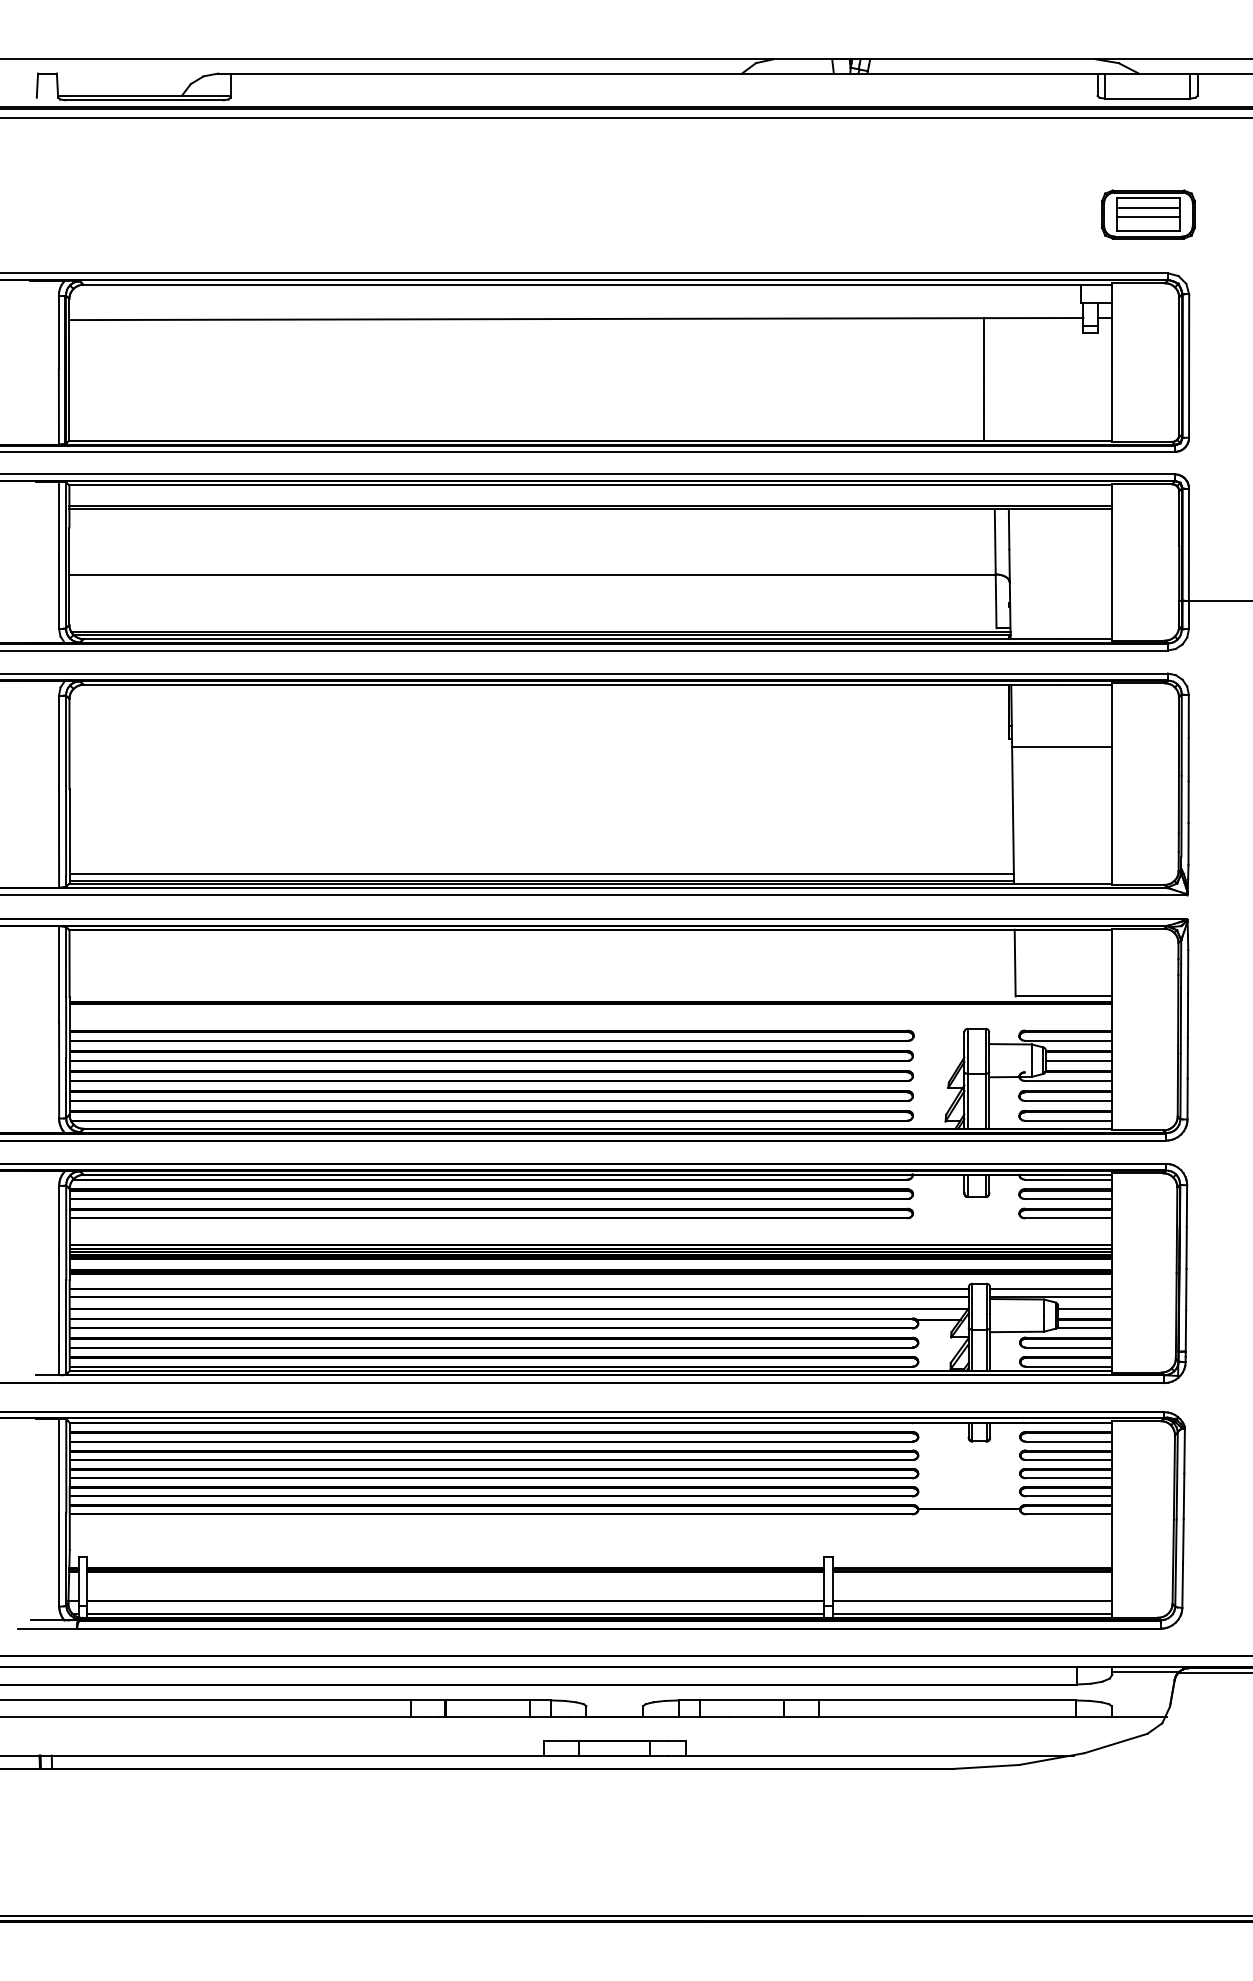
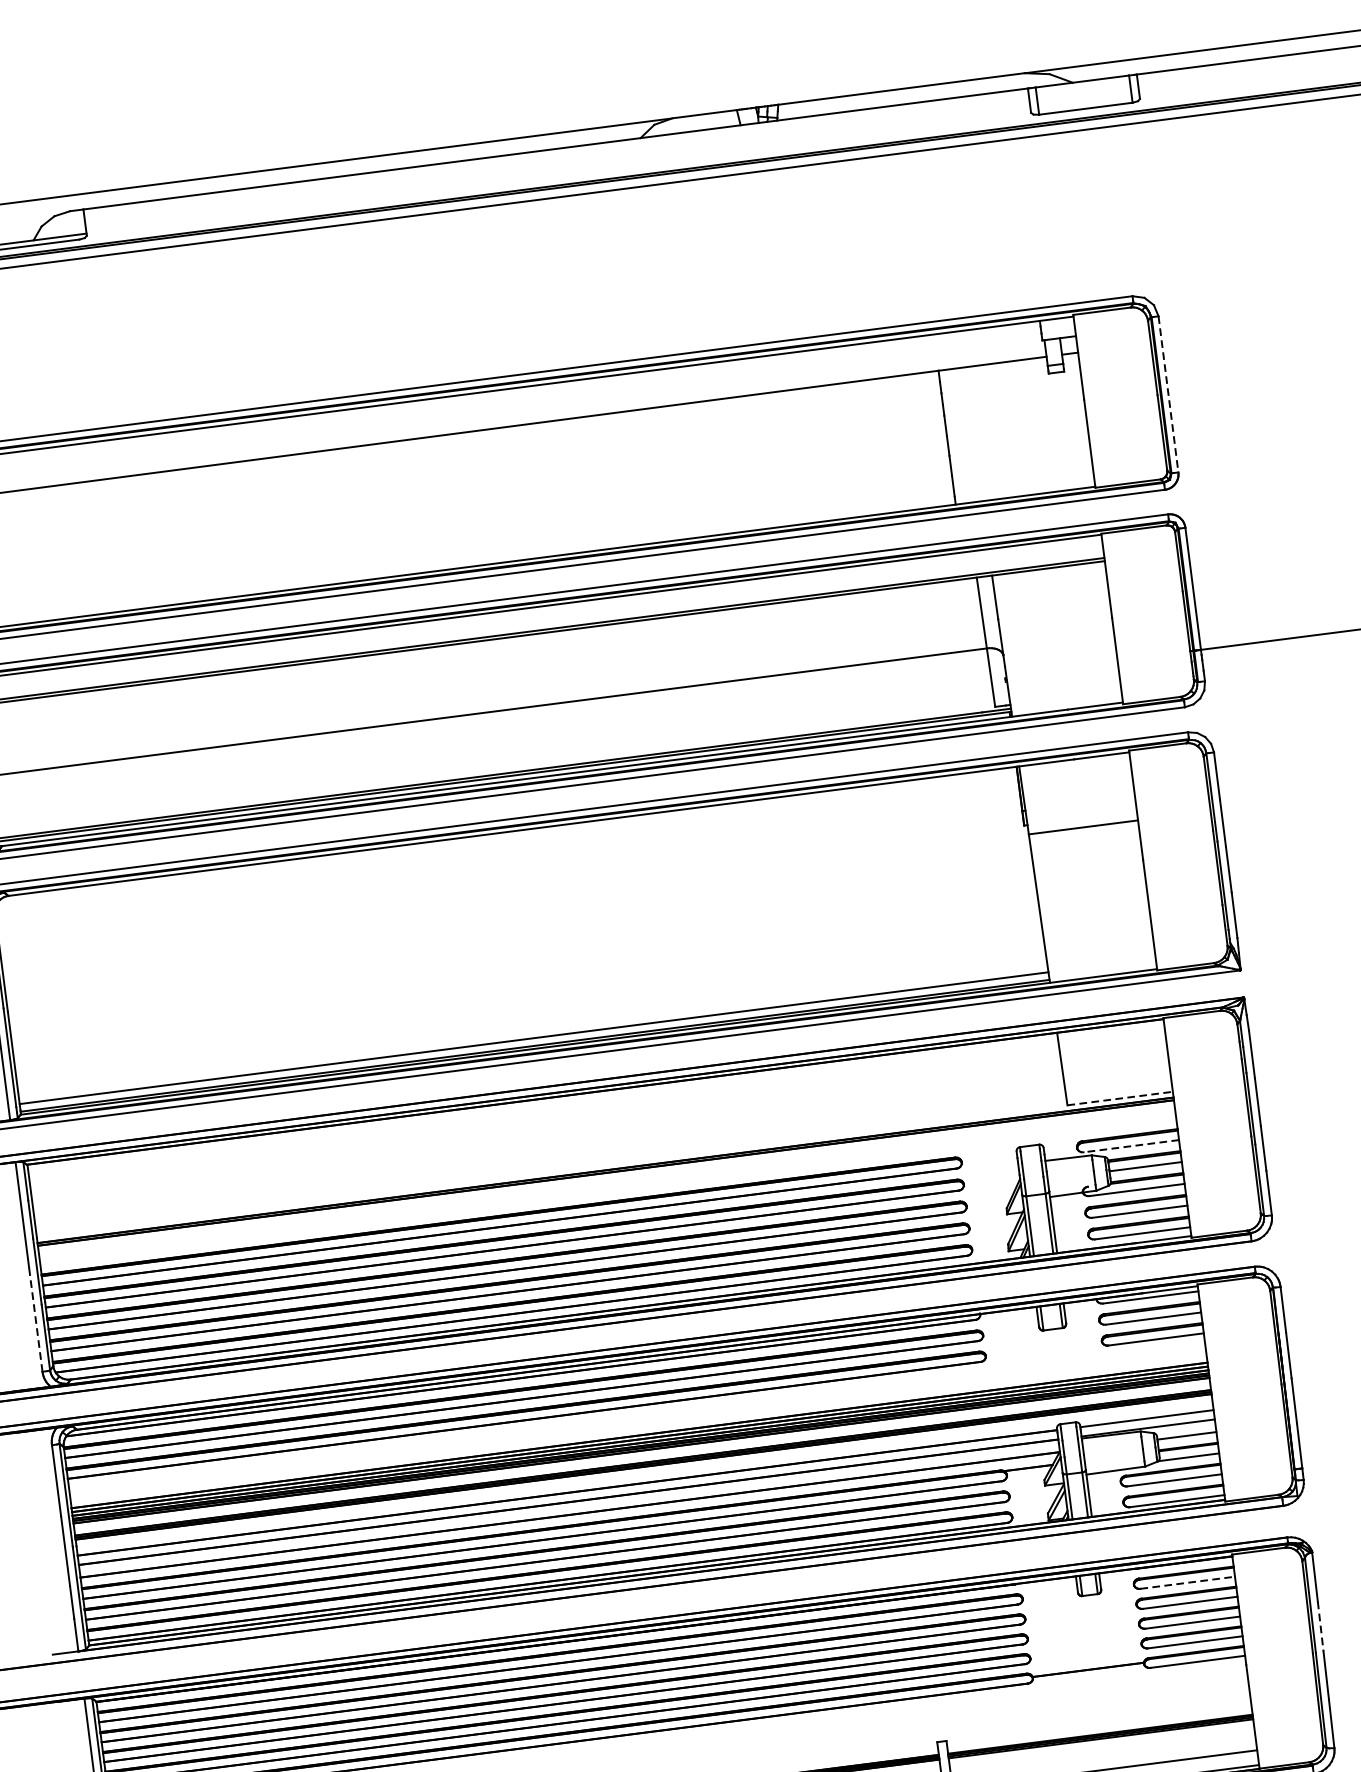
part: (1148, 214) -> (1103, 234), removed
line: (1189, 366) -> (1168, 394), solid -> dashed
line: (1064, 996) -> (1120, 1098), solid -> dashed
line: (1068, 1040) -> (1131, 1145), solid -> dashed
line: (59, 1070) -> (36, 1319), solid -> dashed
line: (1069, 1441) -> (1188, 1582), solid -> dashed
line: (1184, 1496) -> (1321, 1626), solid -> dashed

